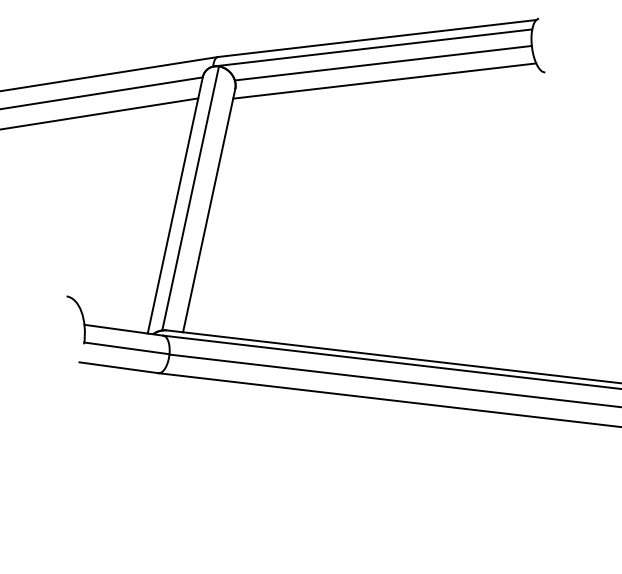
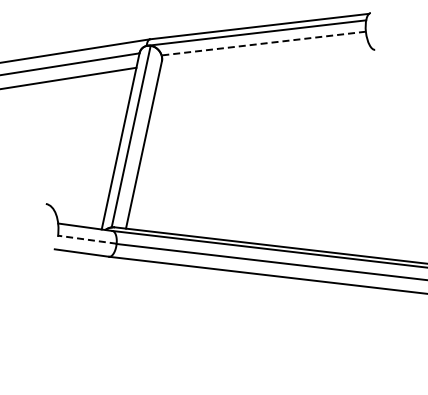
line: (382, 63) -> (263, 43), solid -> dashed
line: (384, 80) -> (264, 55), removed
line: (127, 348) -> (87, 239), solid -> dashed

